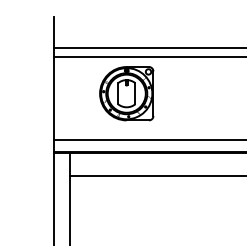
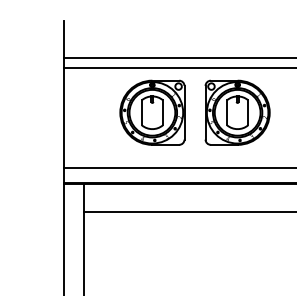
part: (197, 93) -> (237, 112), added

